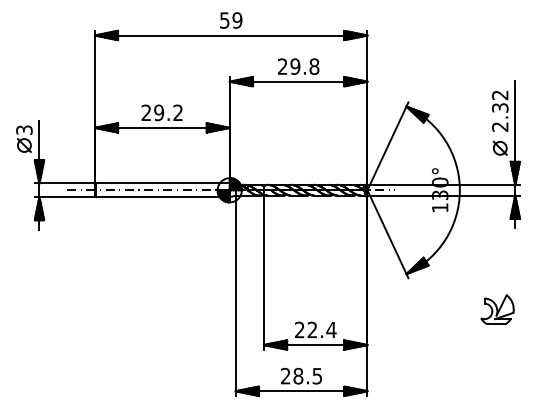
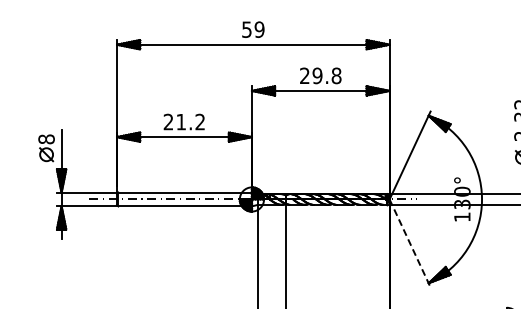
text: (159, 112) -> (181, 121), 29.2 -> 21.2
text: (24, 130) -> (46, 139), 3 -> 8
line: (388, 234) -> (410, 243), solid -> dashed

